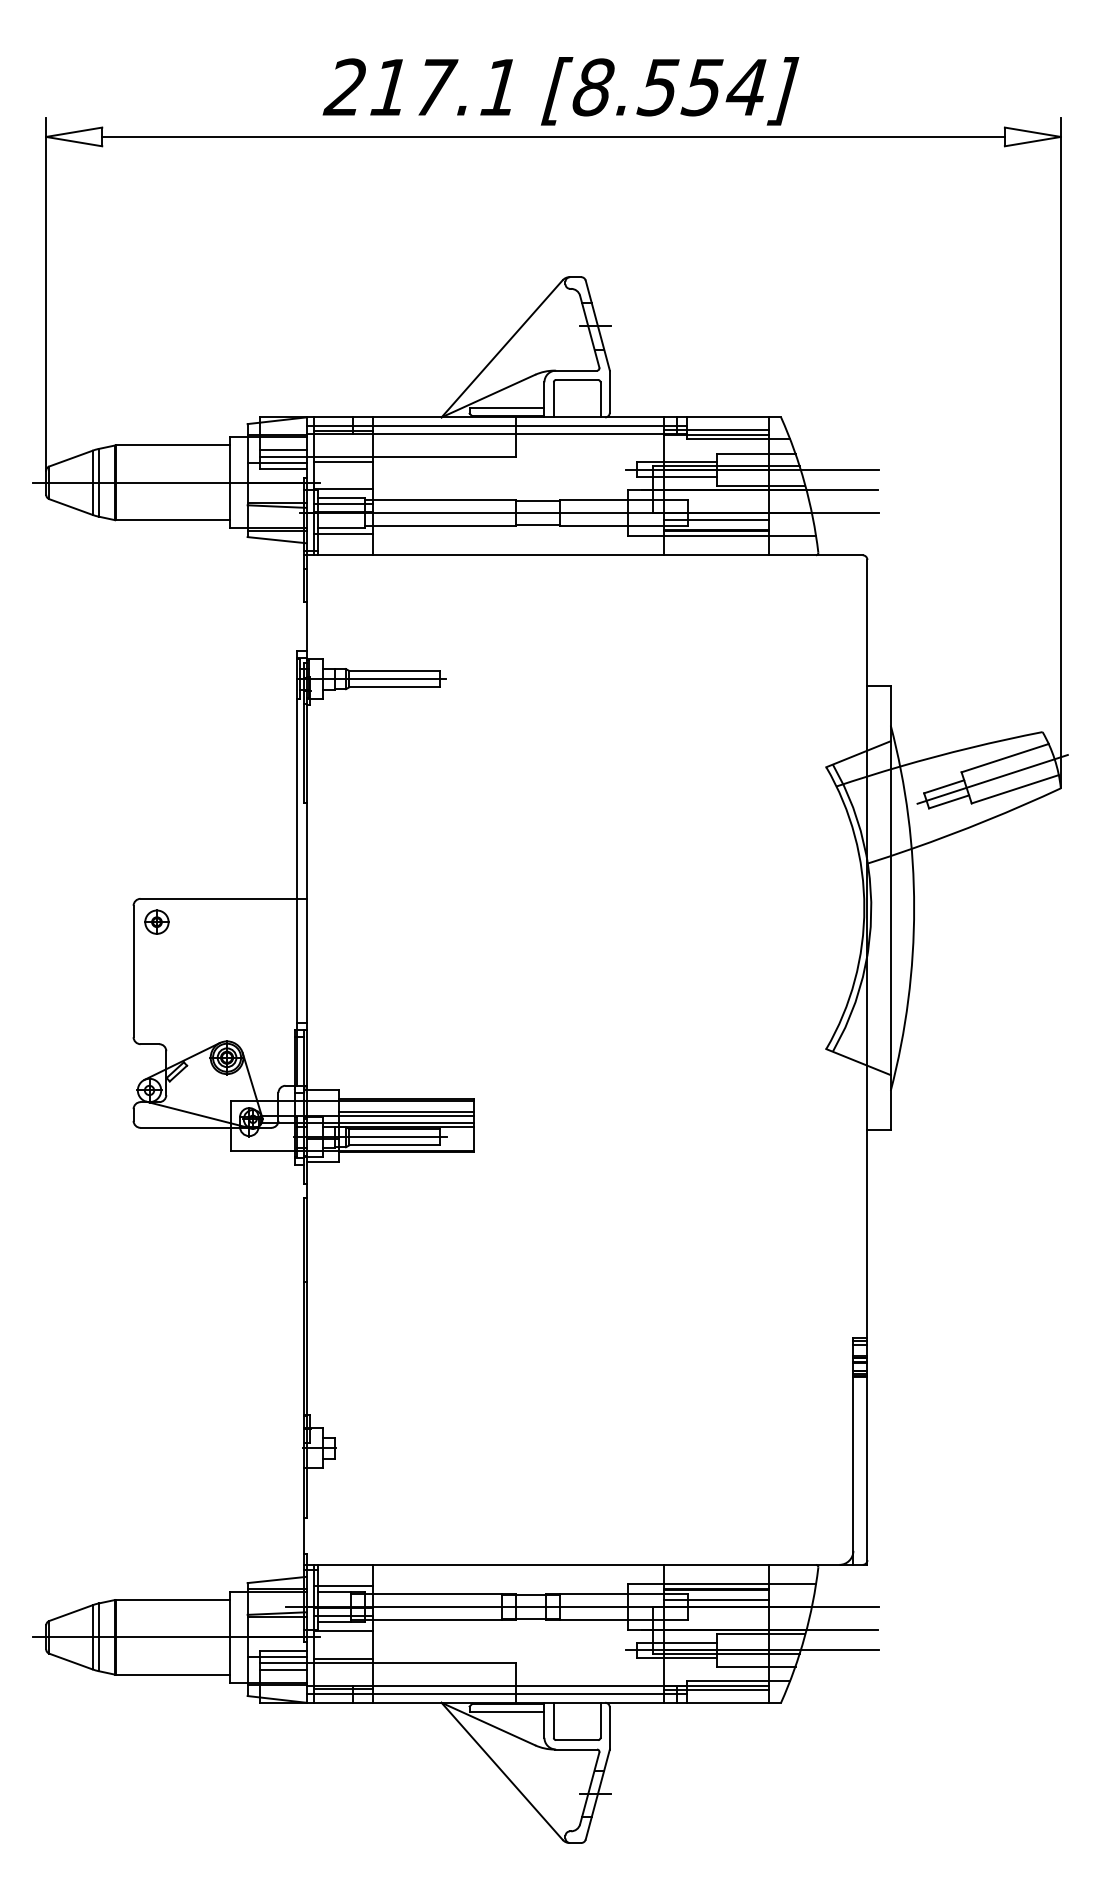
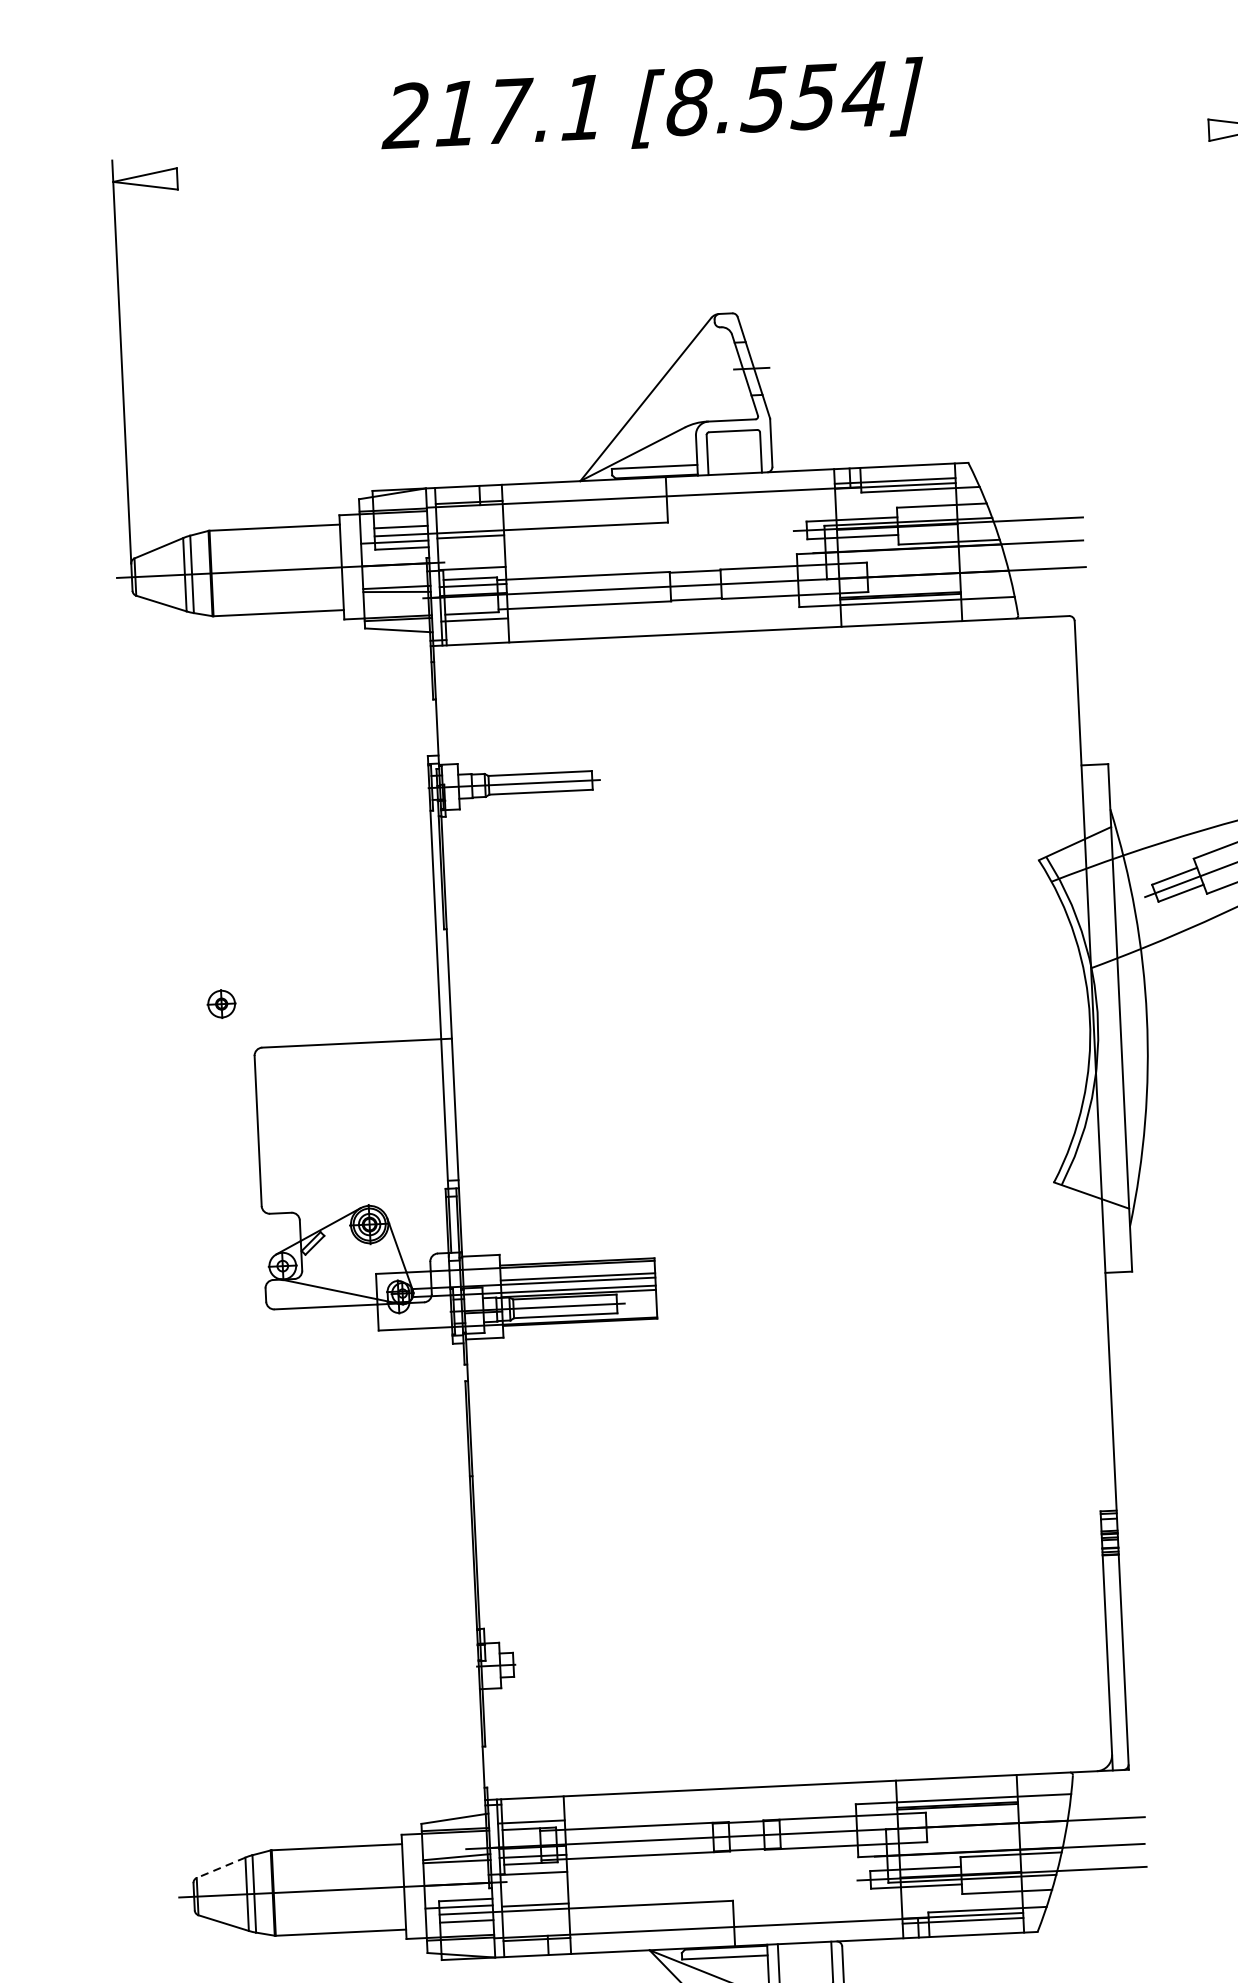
text: (560, 91) -> (652, 109), moved
line: (553, 136) -> (693, 154), removed
line: (496, 425) -> (643, 487), removed
line: (716, 519) -> (900, 583), removed
part: (156, 921) -> (221, 1003), moved
line: (716, 1600) -> (958, 1818), removed
line: (70, 1613) -> (220, 1868), solid -> dashed
line: (496, 1694) -> (711, 1937), removed

